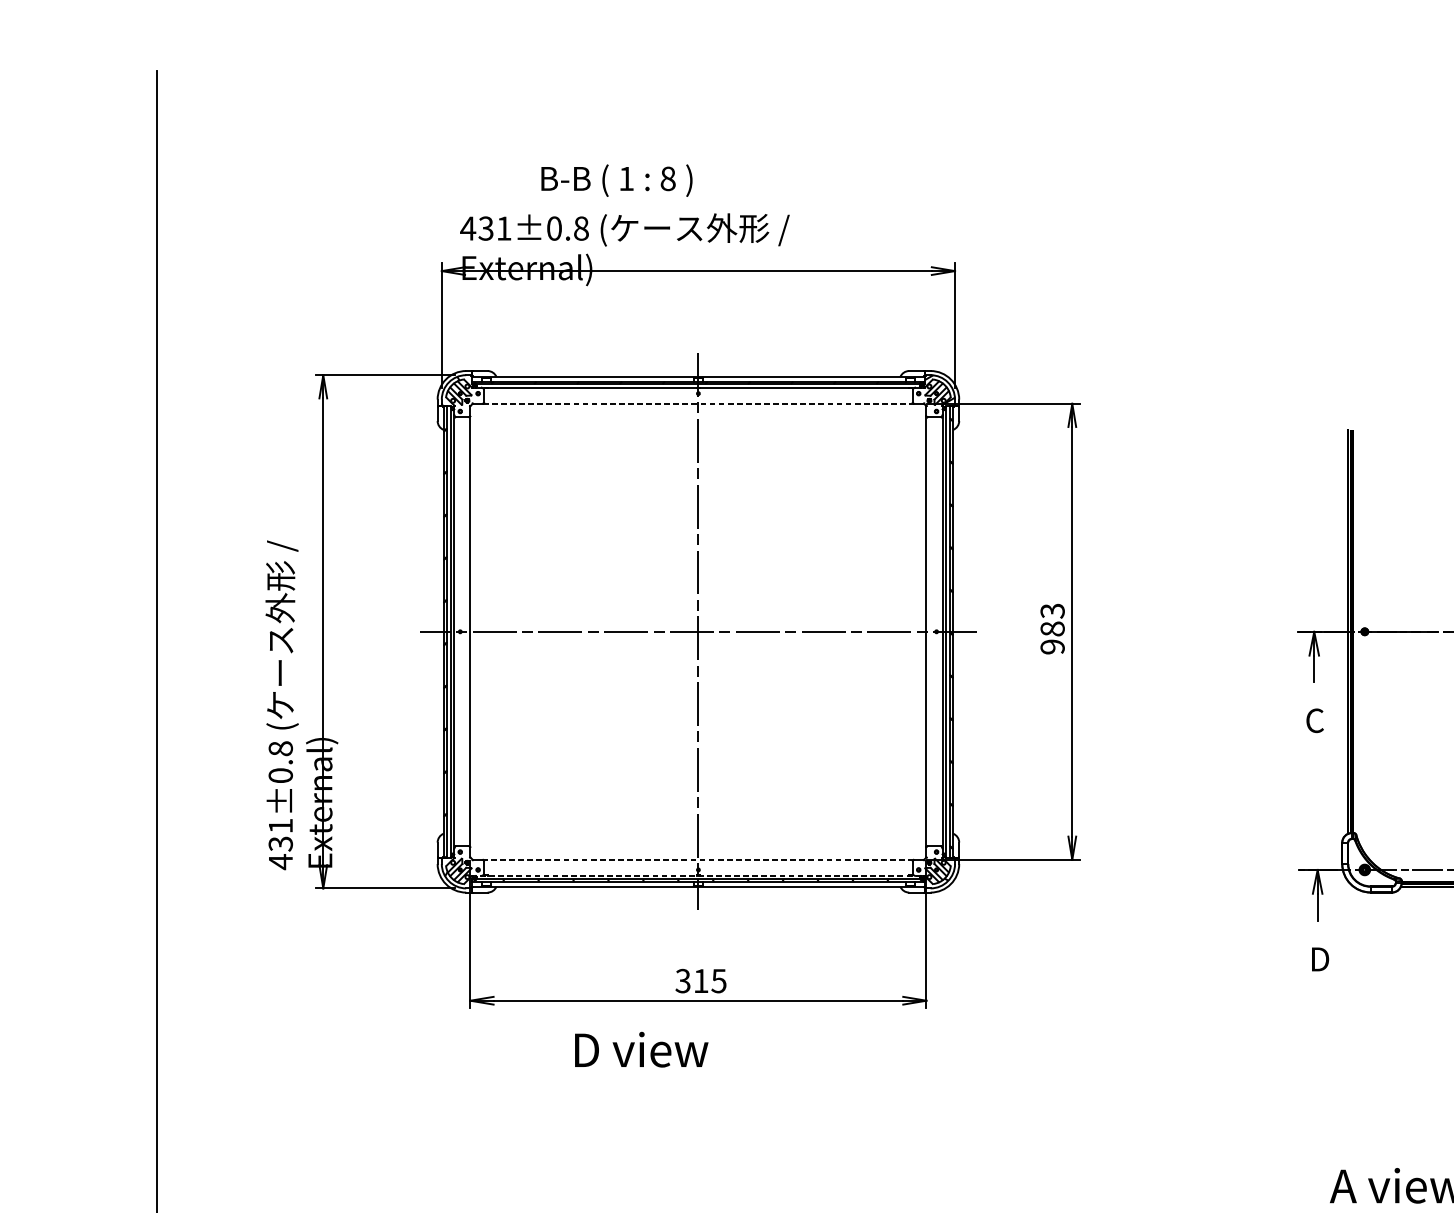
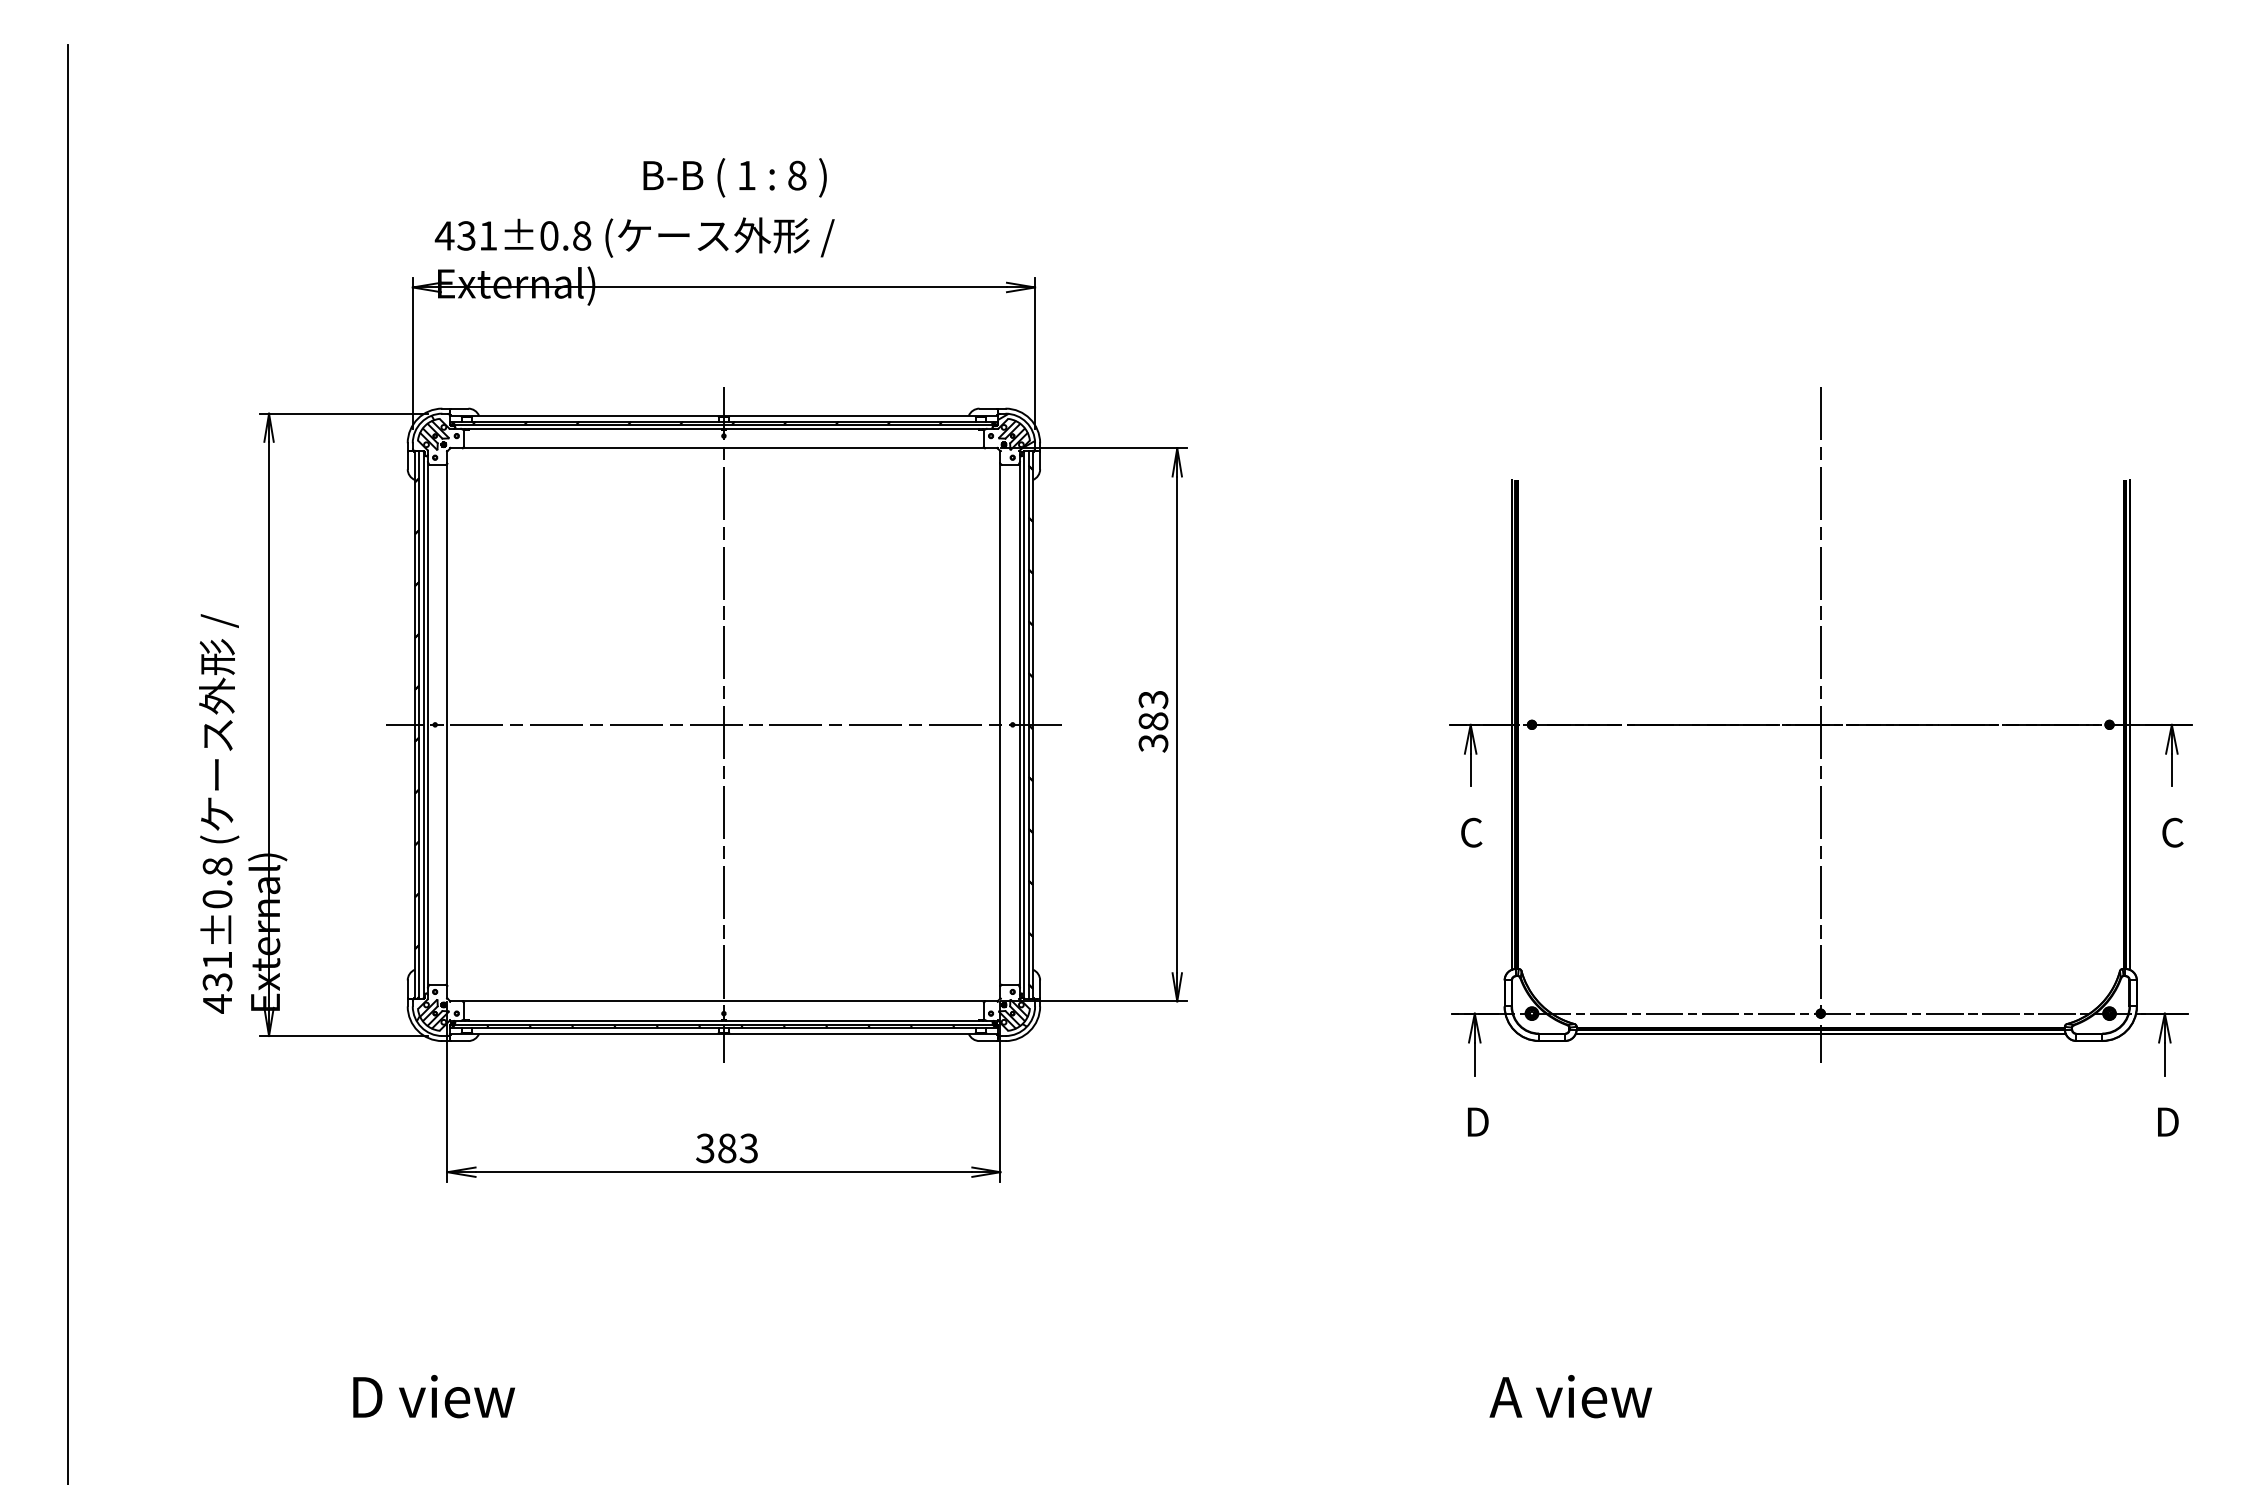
text: (616, 180) -> (734, 177), moved
line: (698, 403) -> (724, 448), dashed -> solid
text: (1052, 647) -> (1153, 743), 983 -> 383
line: (698, 859) -> (723, 1001), dashed -> solid
line: (698, 875) -> (723, 1020), dashed -> solid
text: (709, 981) -> (737, 1148), 315 -> 383
text: (641, 1049) -> (433, 1396), moved

